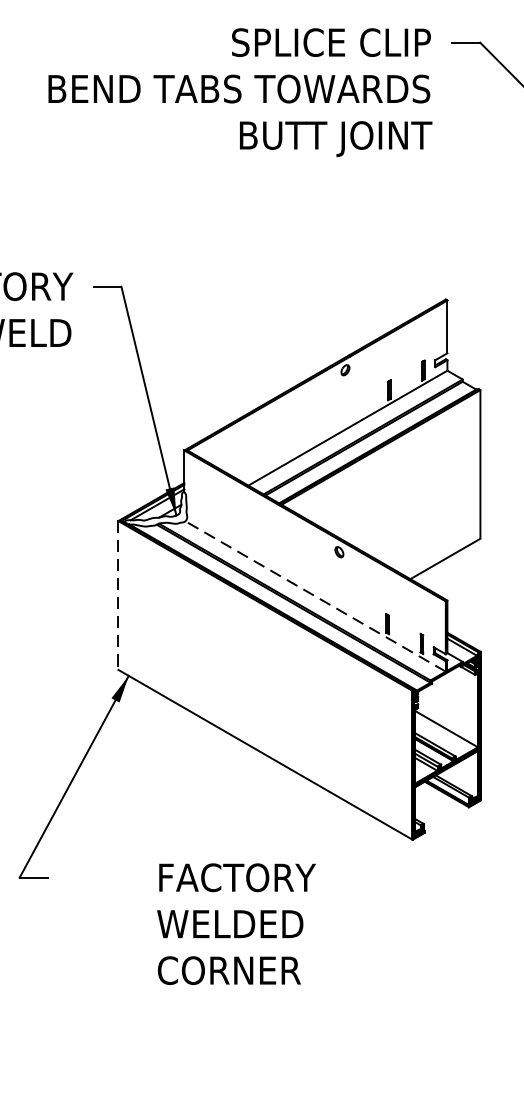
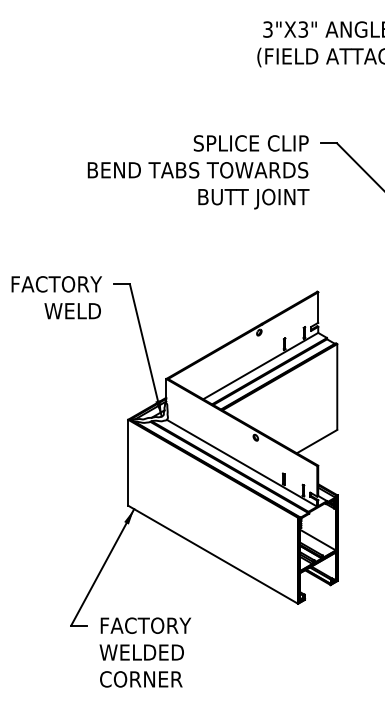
line: (118, 595) -> (128, 462), dashed -> solid
line: (316, 596) -> (242, 463), dashed -> solid
text: (234, 924) -> (144, 652), moved

